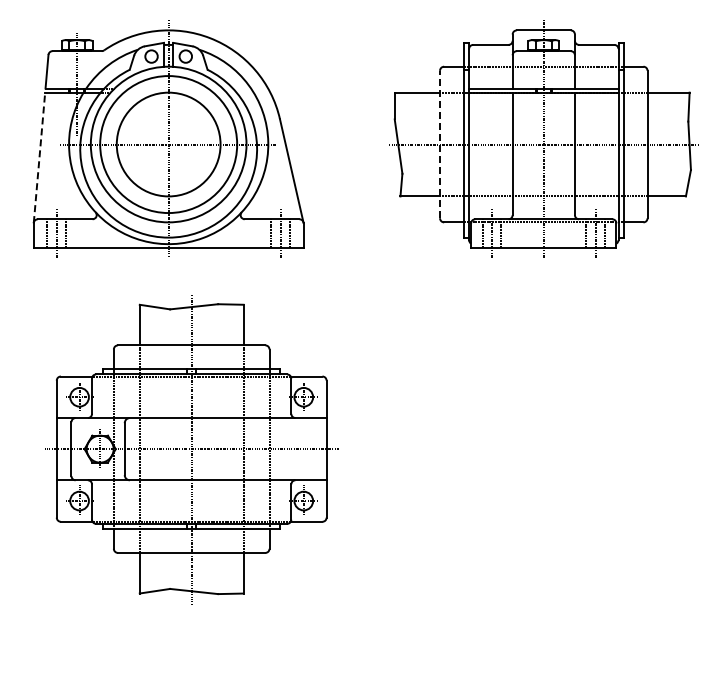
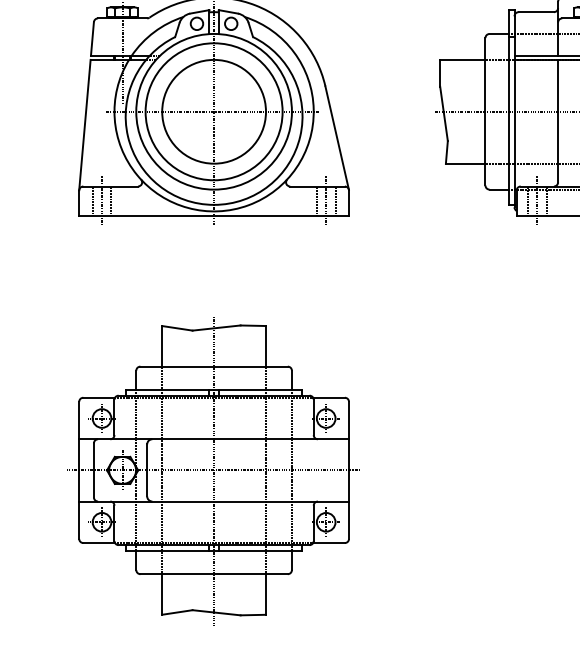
line: (440, 144) -> (485, 111), dashed -> solid
line: (39, 157) -> (84, 124), dashed -> solid
part: (191, 449) -> (213, 470), moved

